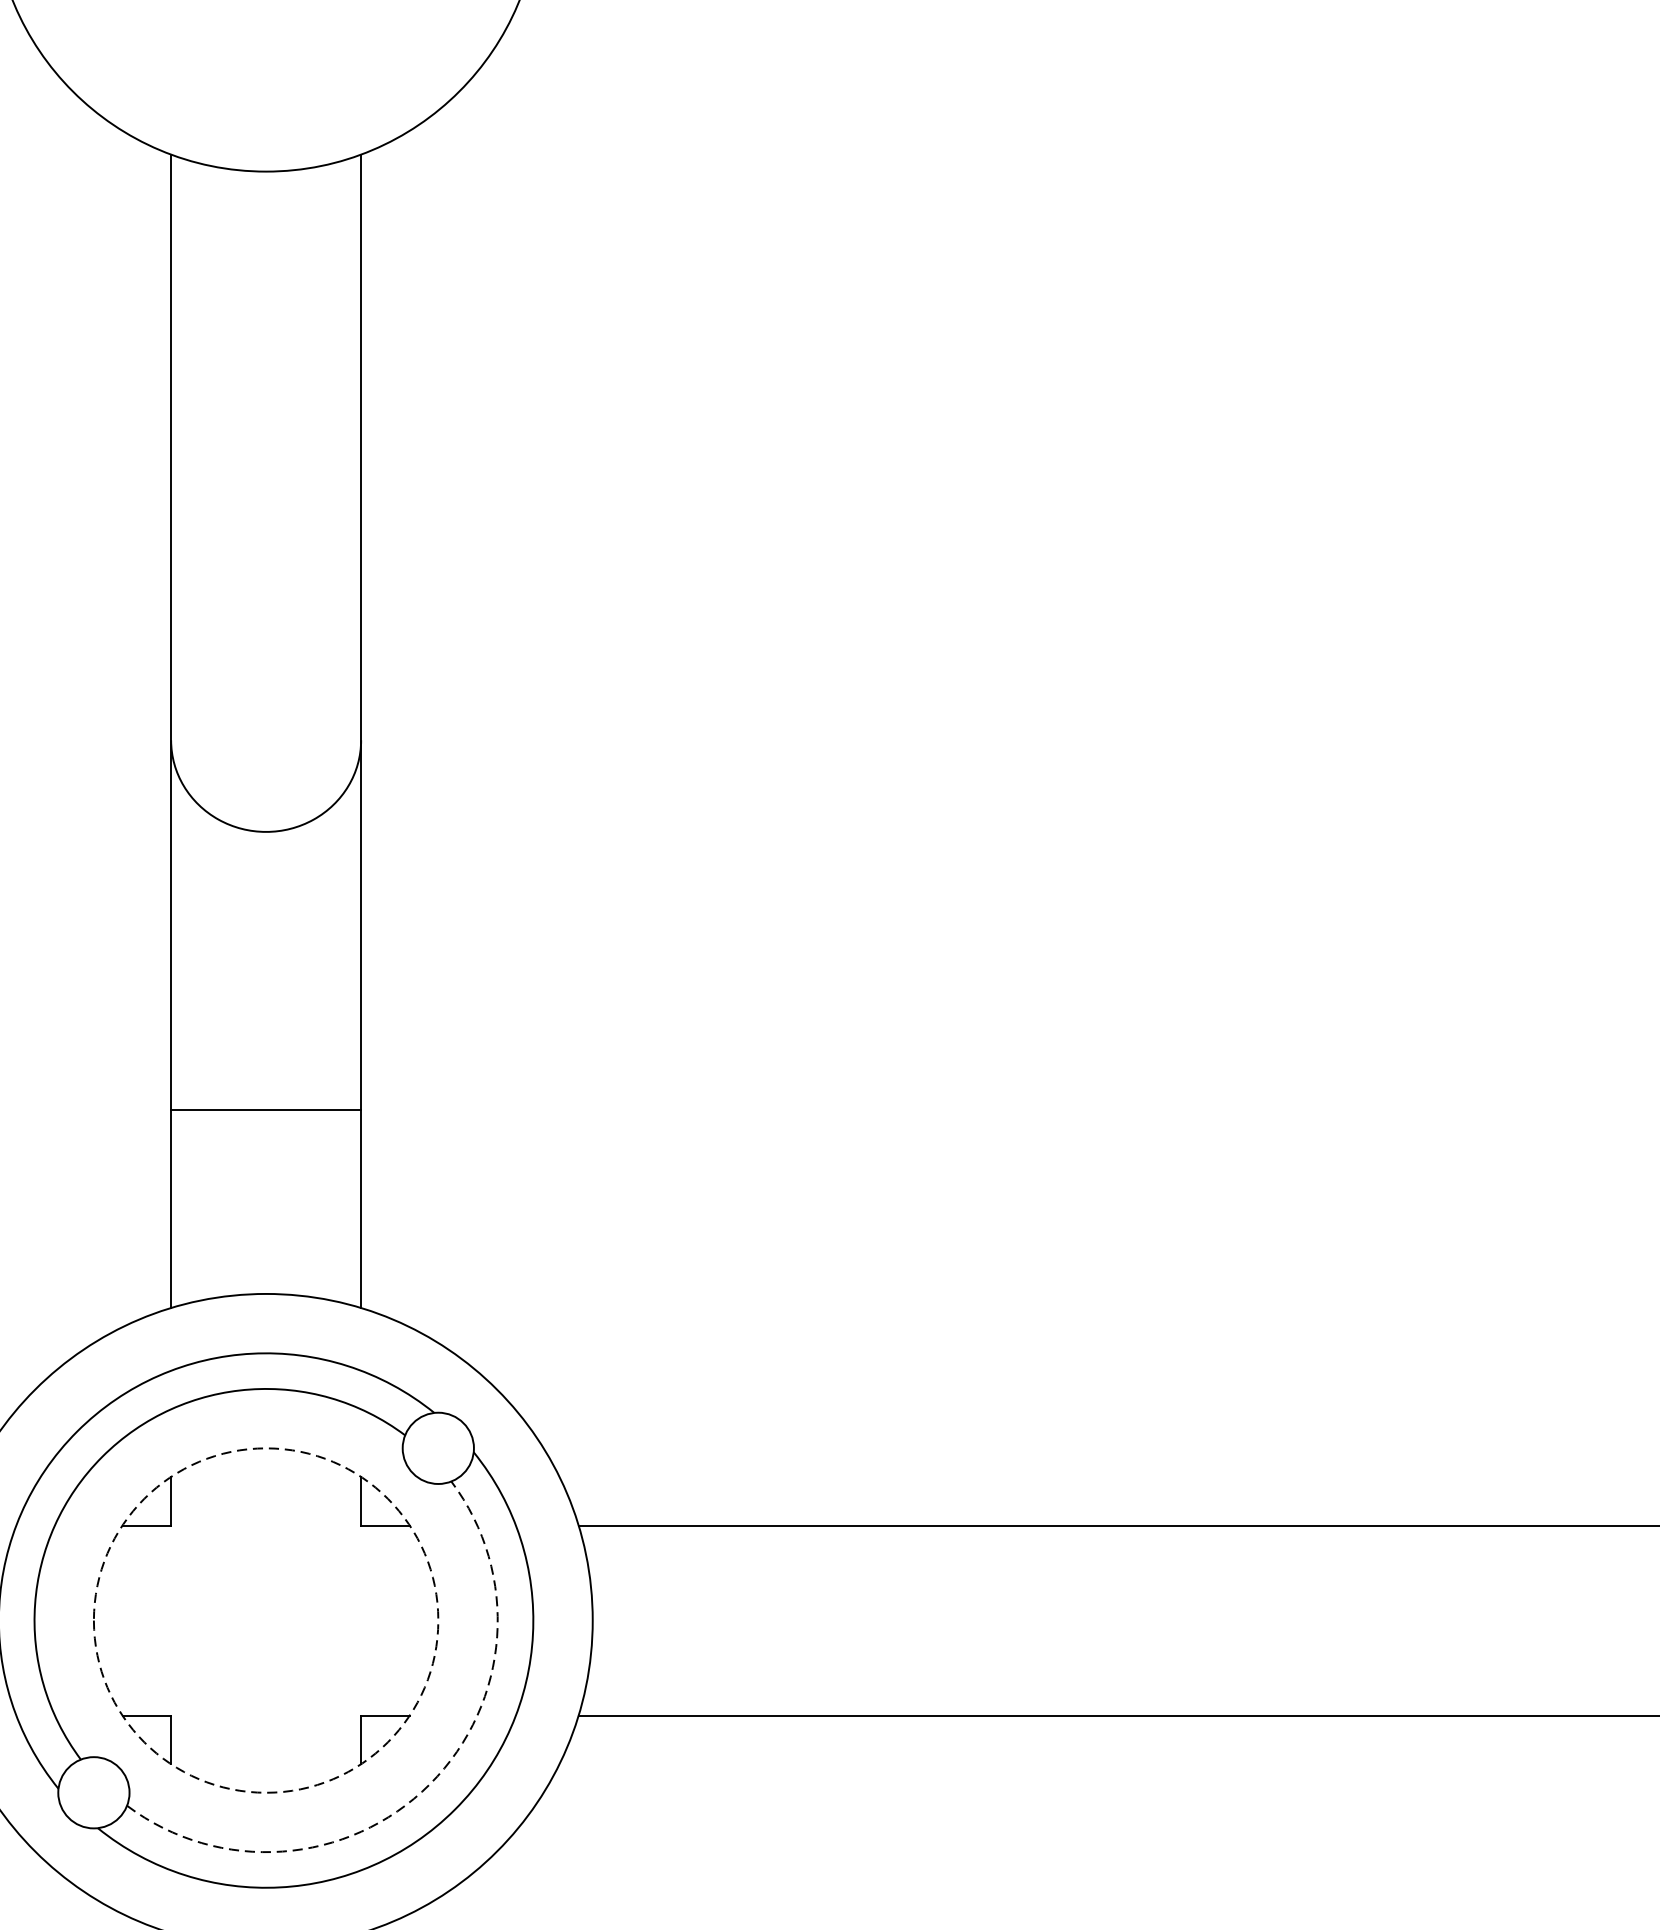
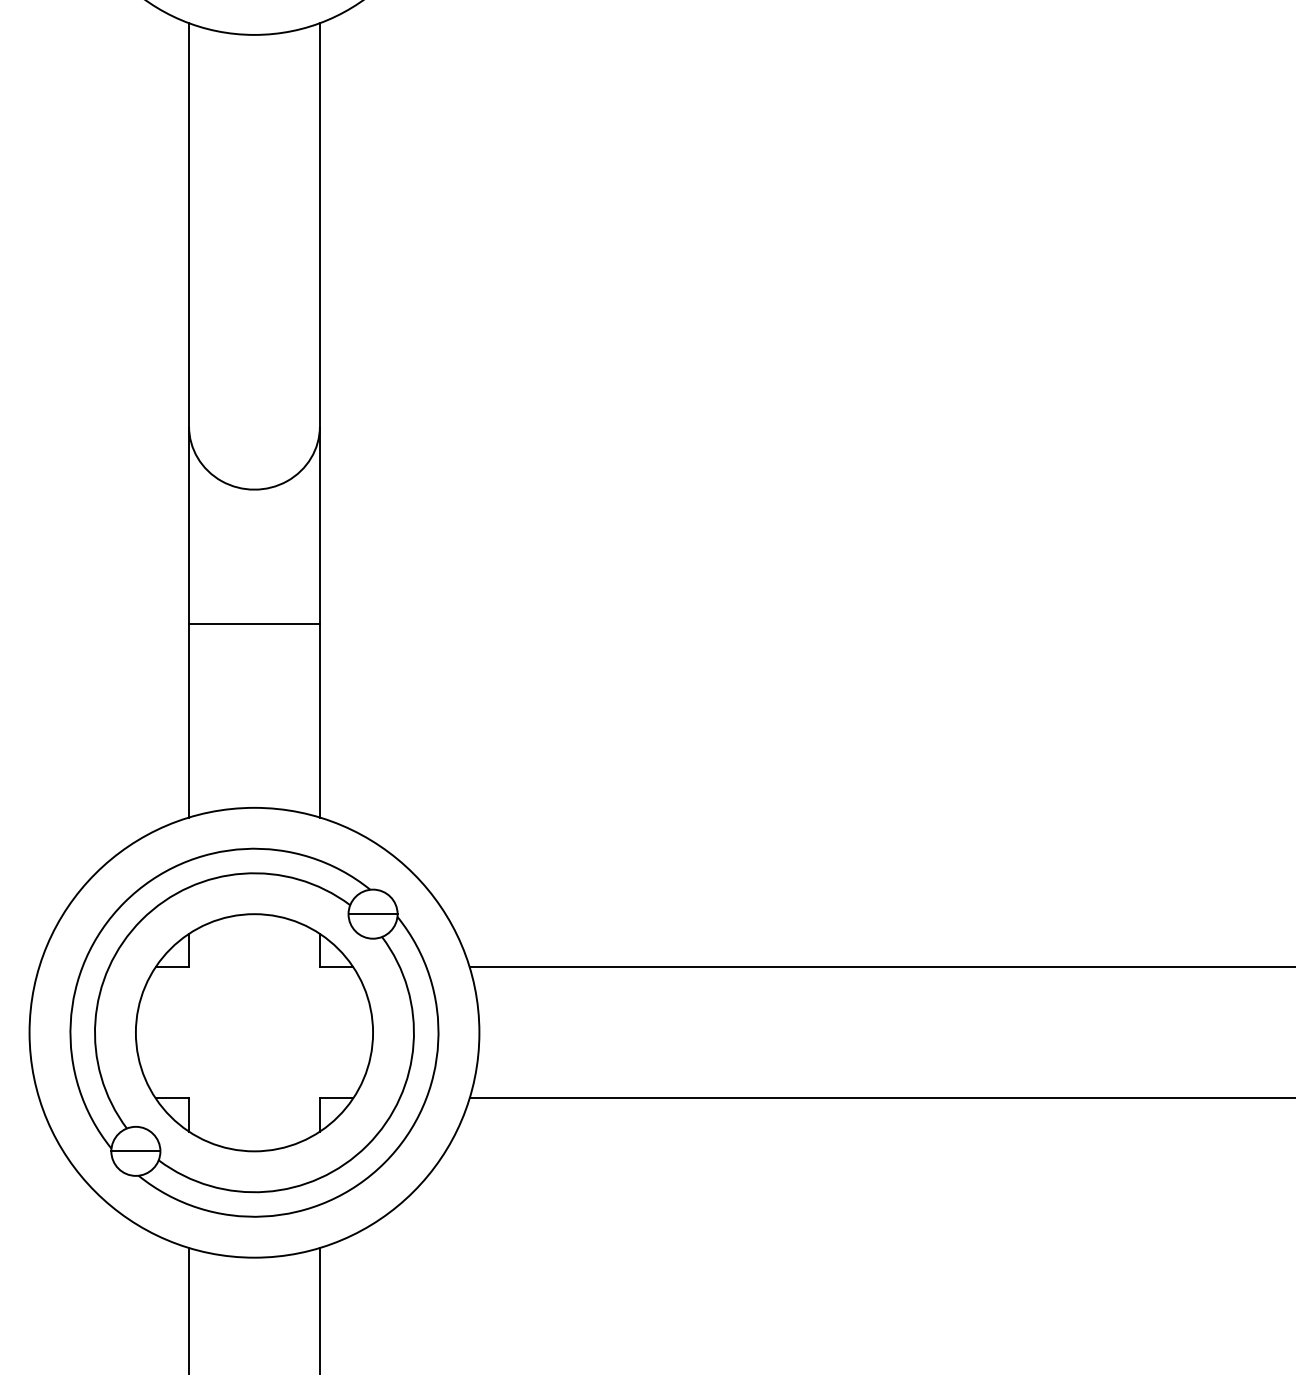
line: (266, 1109) -> (254, 623), moved
line: (437, 1448) -> (372, 914), added
circle: (266, 1620) -> (254, 1032), dashed -> solid
arc: (430, 1784) -> (367, 1145), dashed -> solid
line: (93, 1792) -> (135, 1151), added

